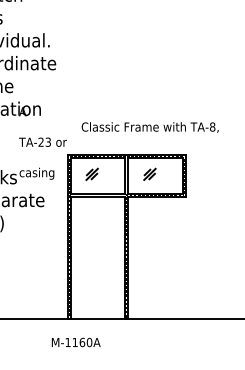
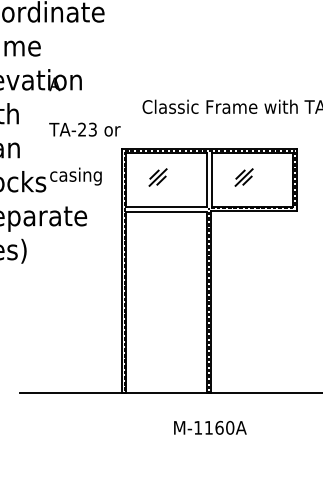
text: (75, 342) -> (209, 427), moved

